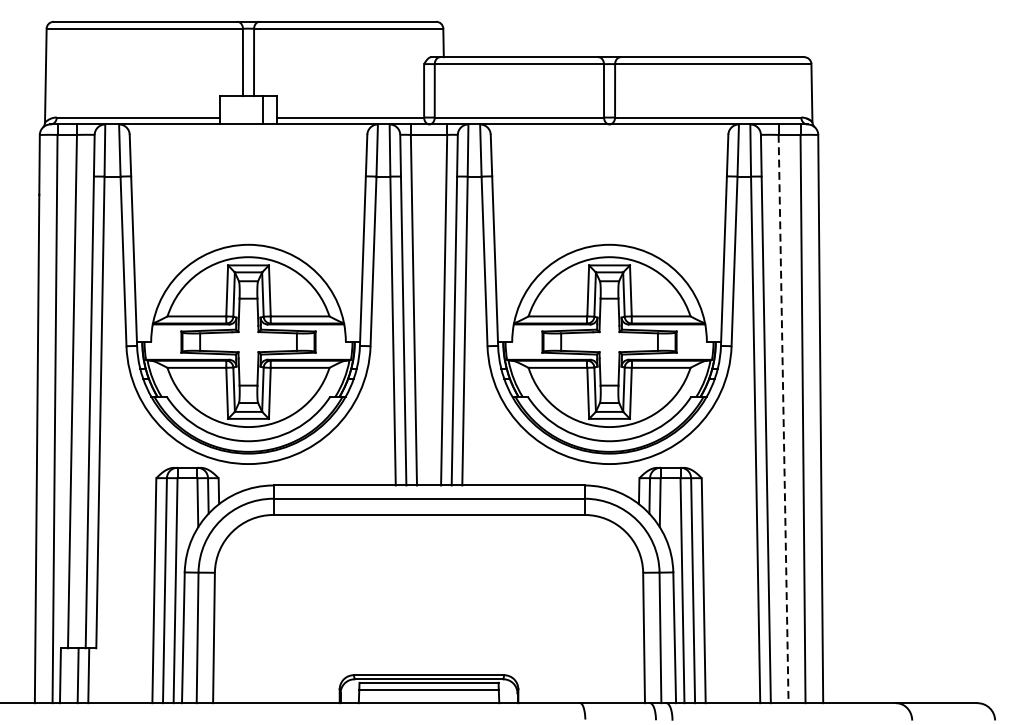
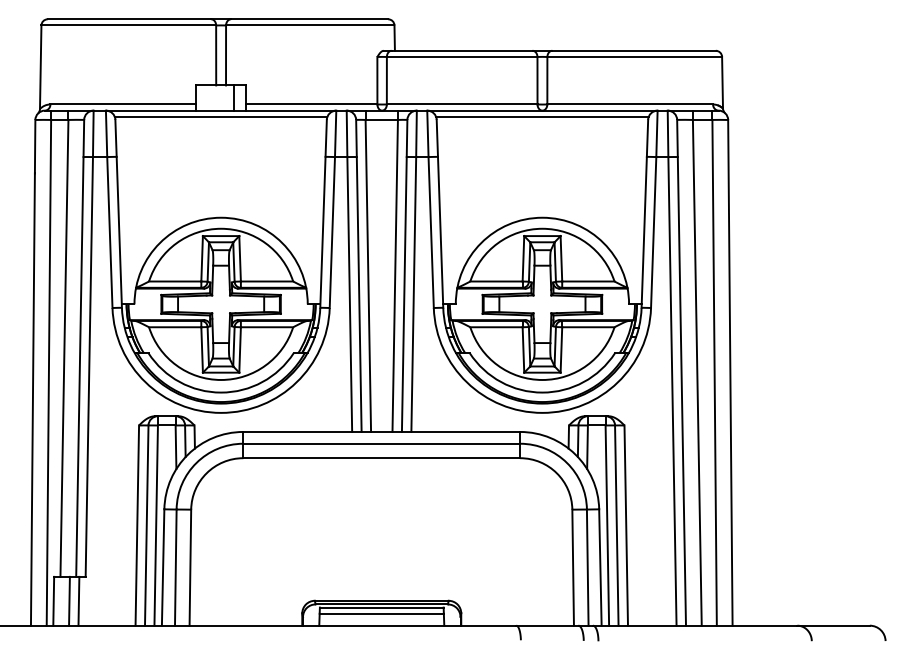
line: (247, 131) -> (220, 116), added
line: (609, 131) -> (542, 116), added
line: (783, 418) -> (697, 372), dashed -> solid

